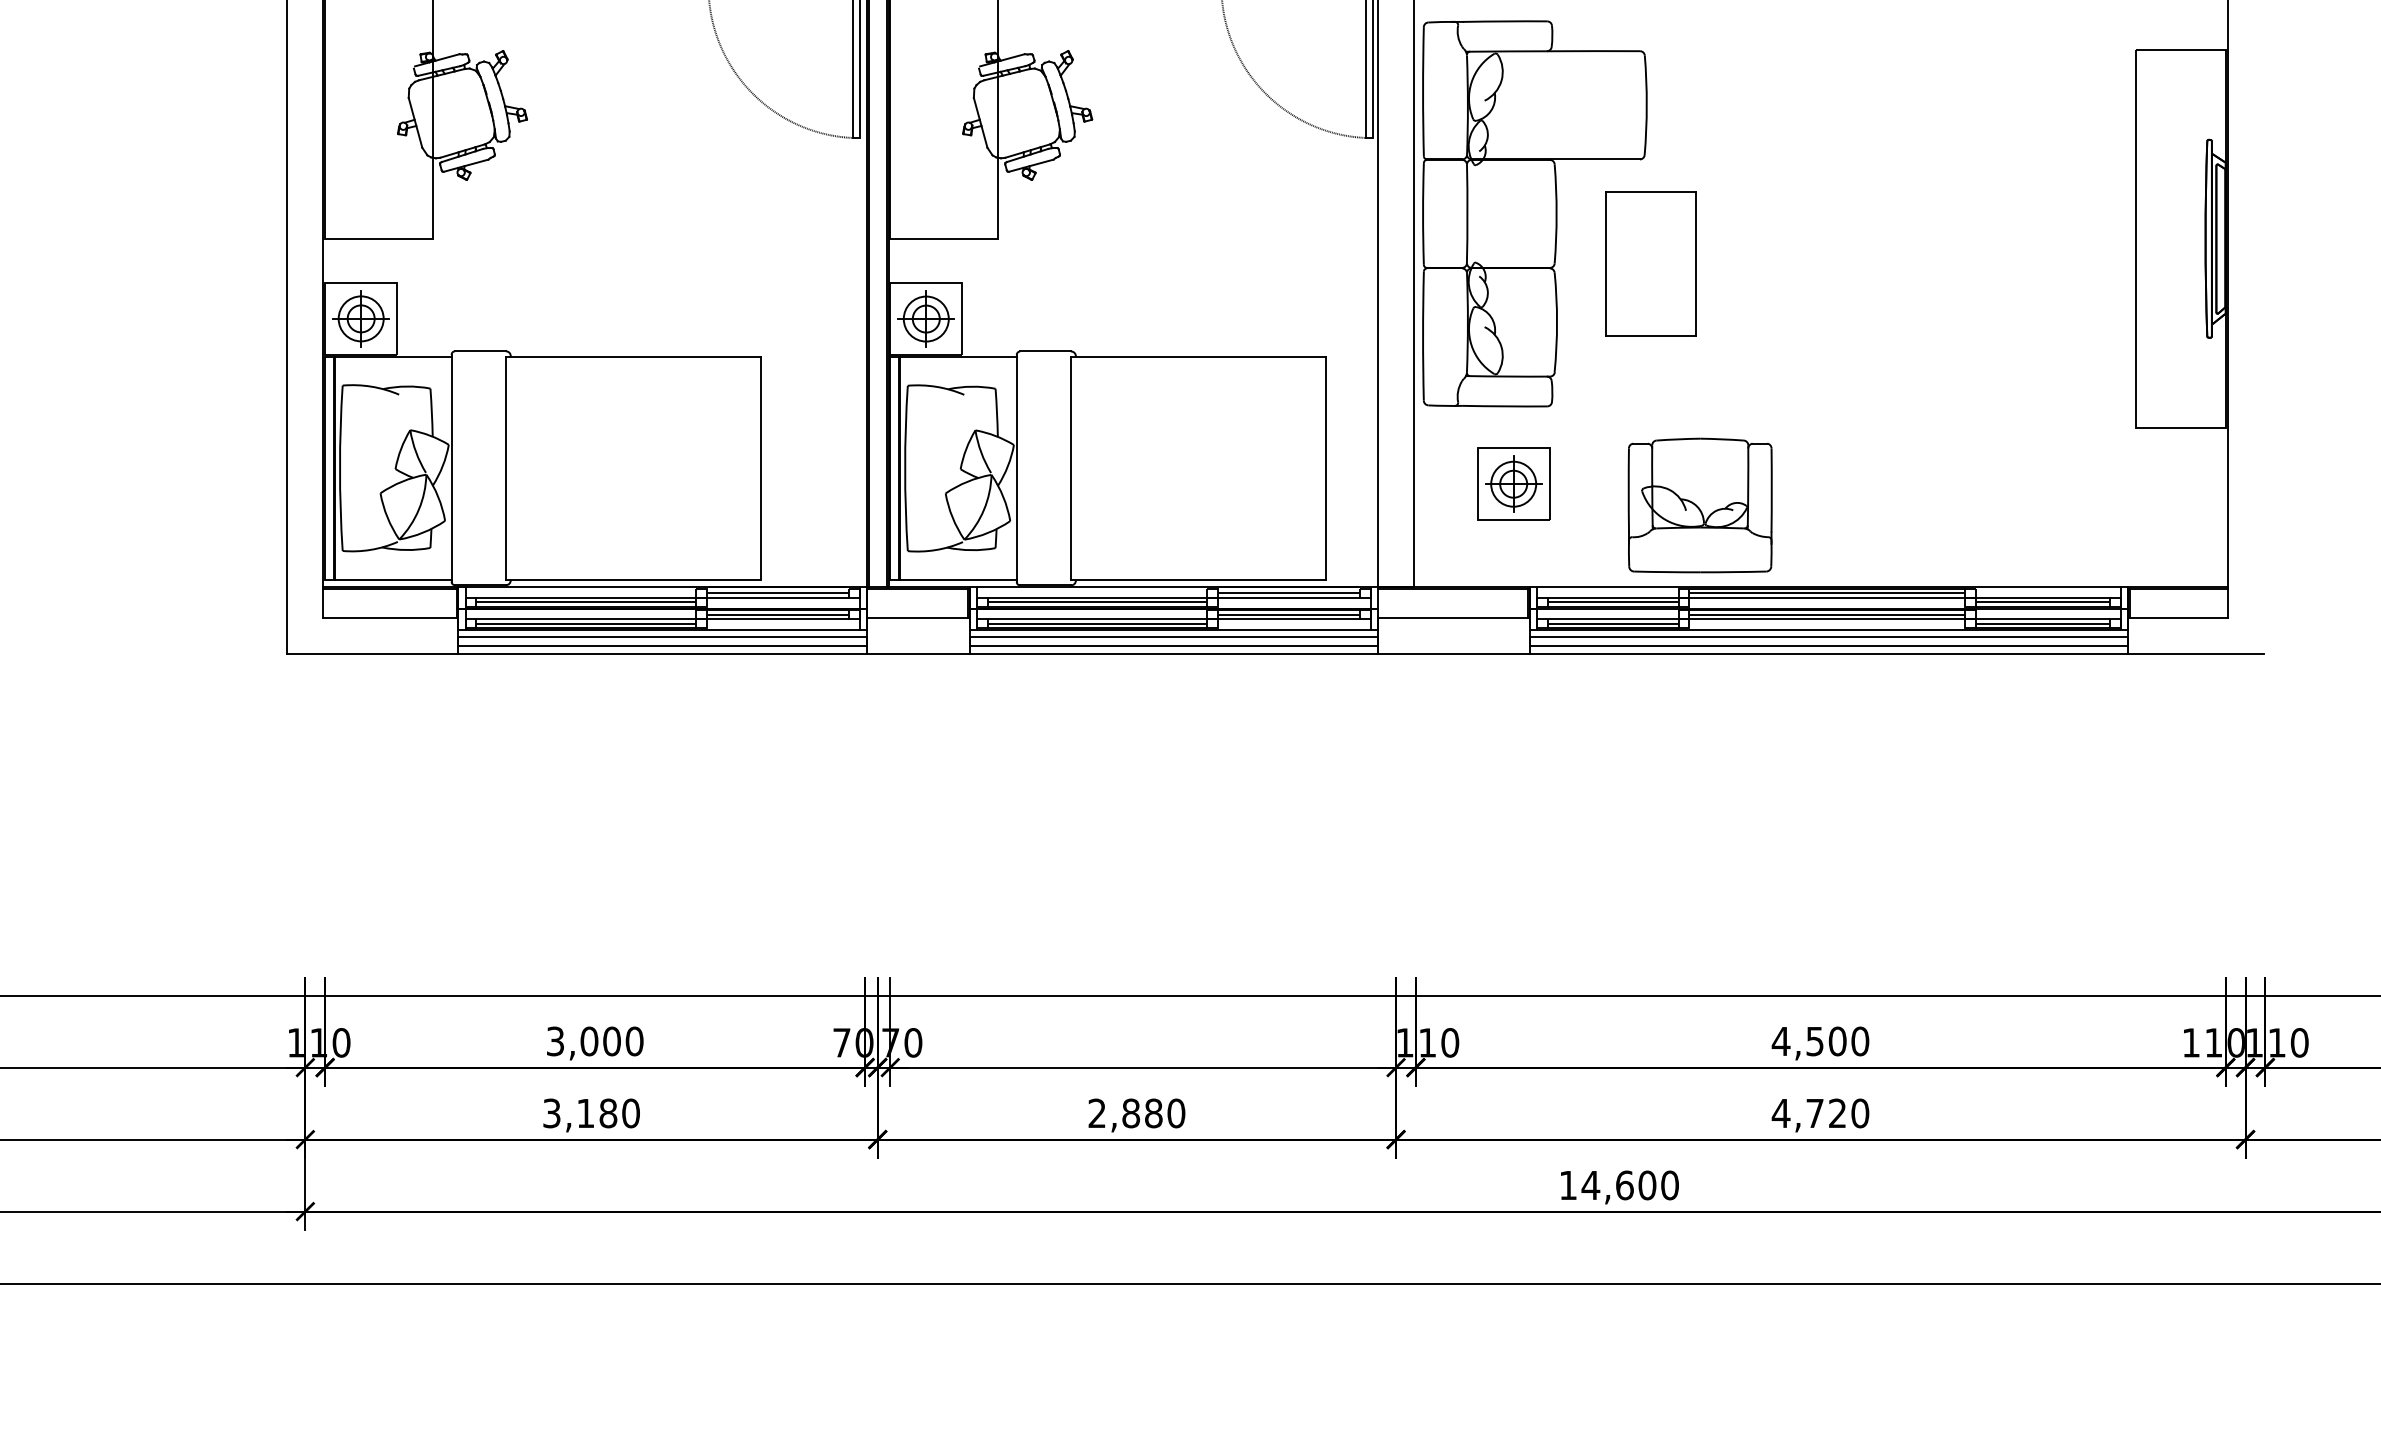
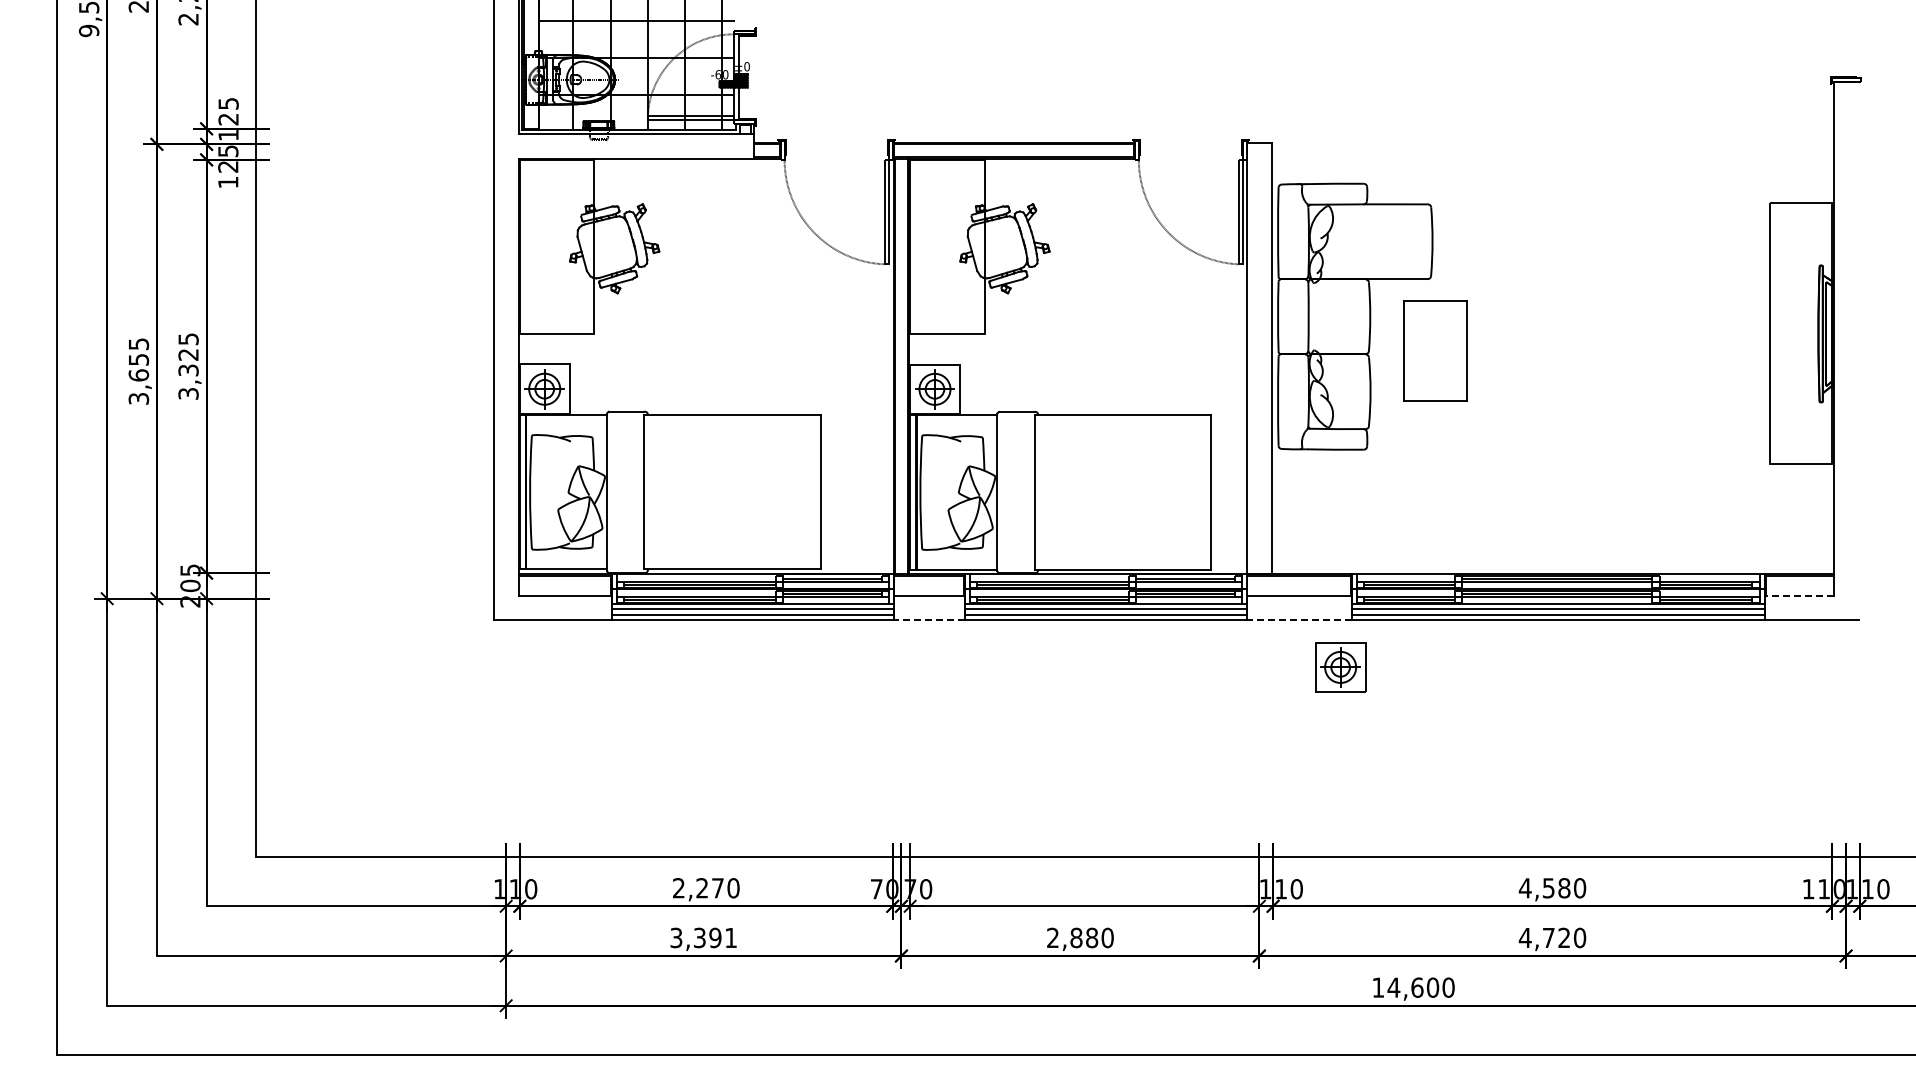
part: (1513, 484) -> (1340, 667), moved
part: (1700, 506) -> (1469, 518), removed
line: (2176, 617) -> (1798, 595), solid -> dashed
line: (916, 653) -> (928, 620), solid -> dashed
line: (1454, 653) -> (1299, 620), solid -> dashed
text: (583, 1041) -> (698, 888), 3,000 -> 2,270
text: (1837, 1041) -> (1564, 888), 4,500 -> 4,580
text: (608, 1112) -> (715, 937), 3,180 -> 3,391

